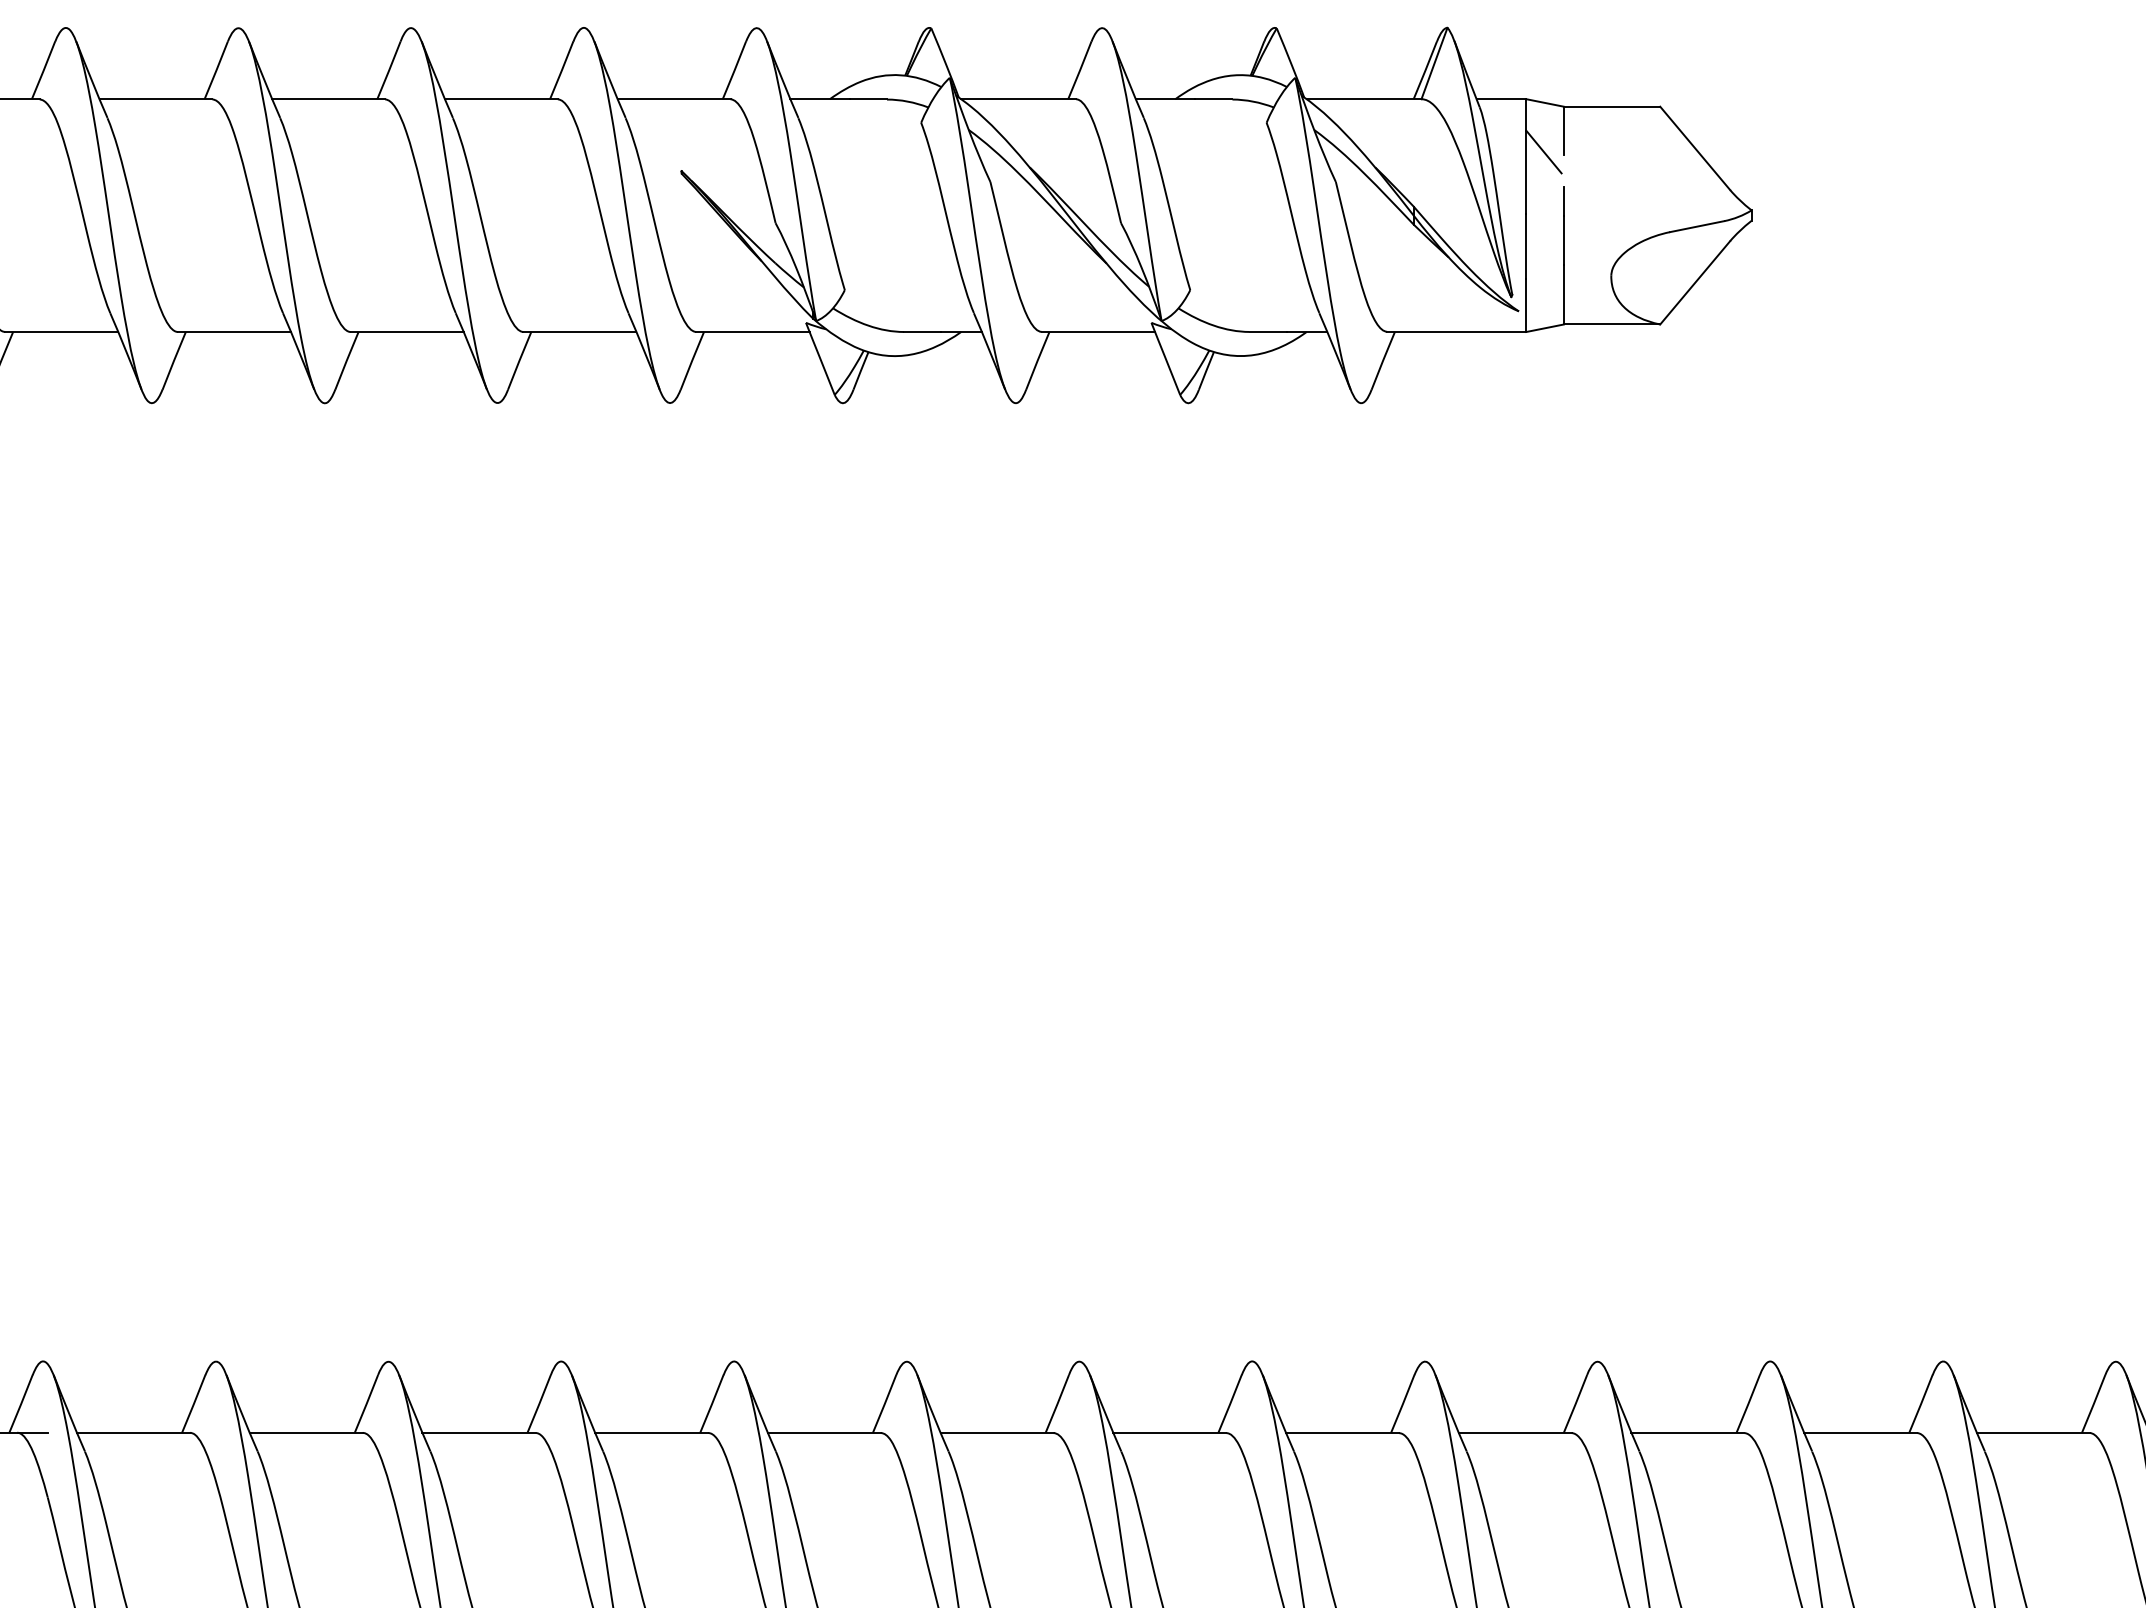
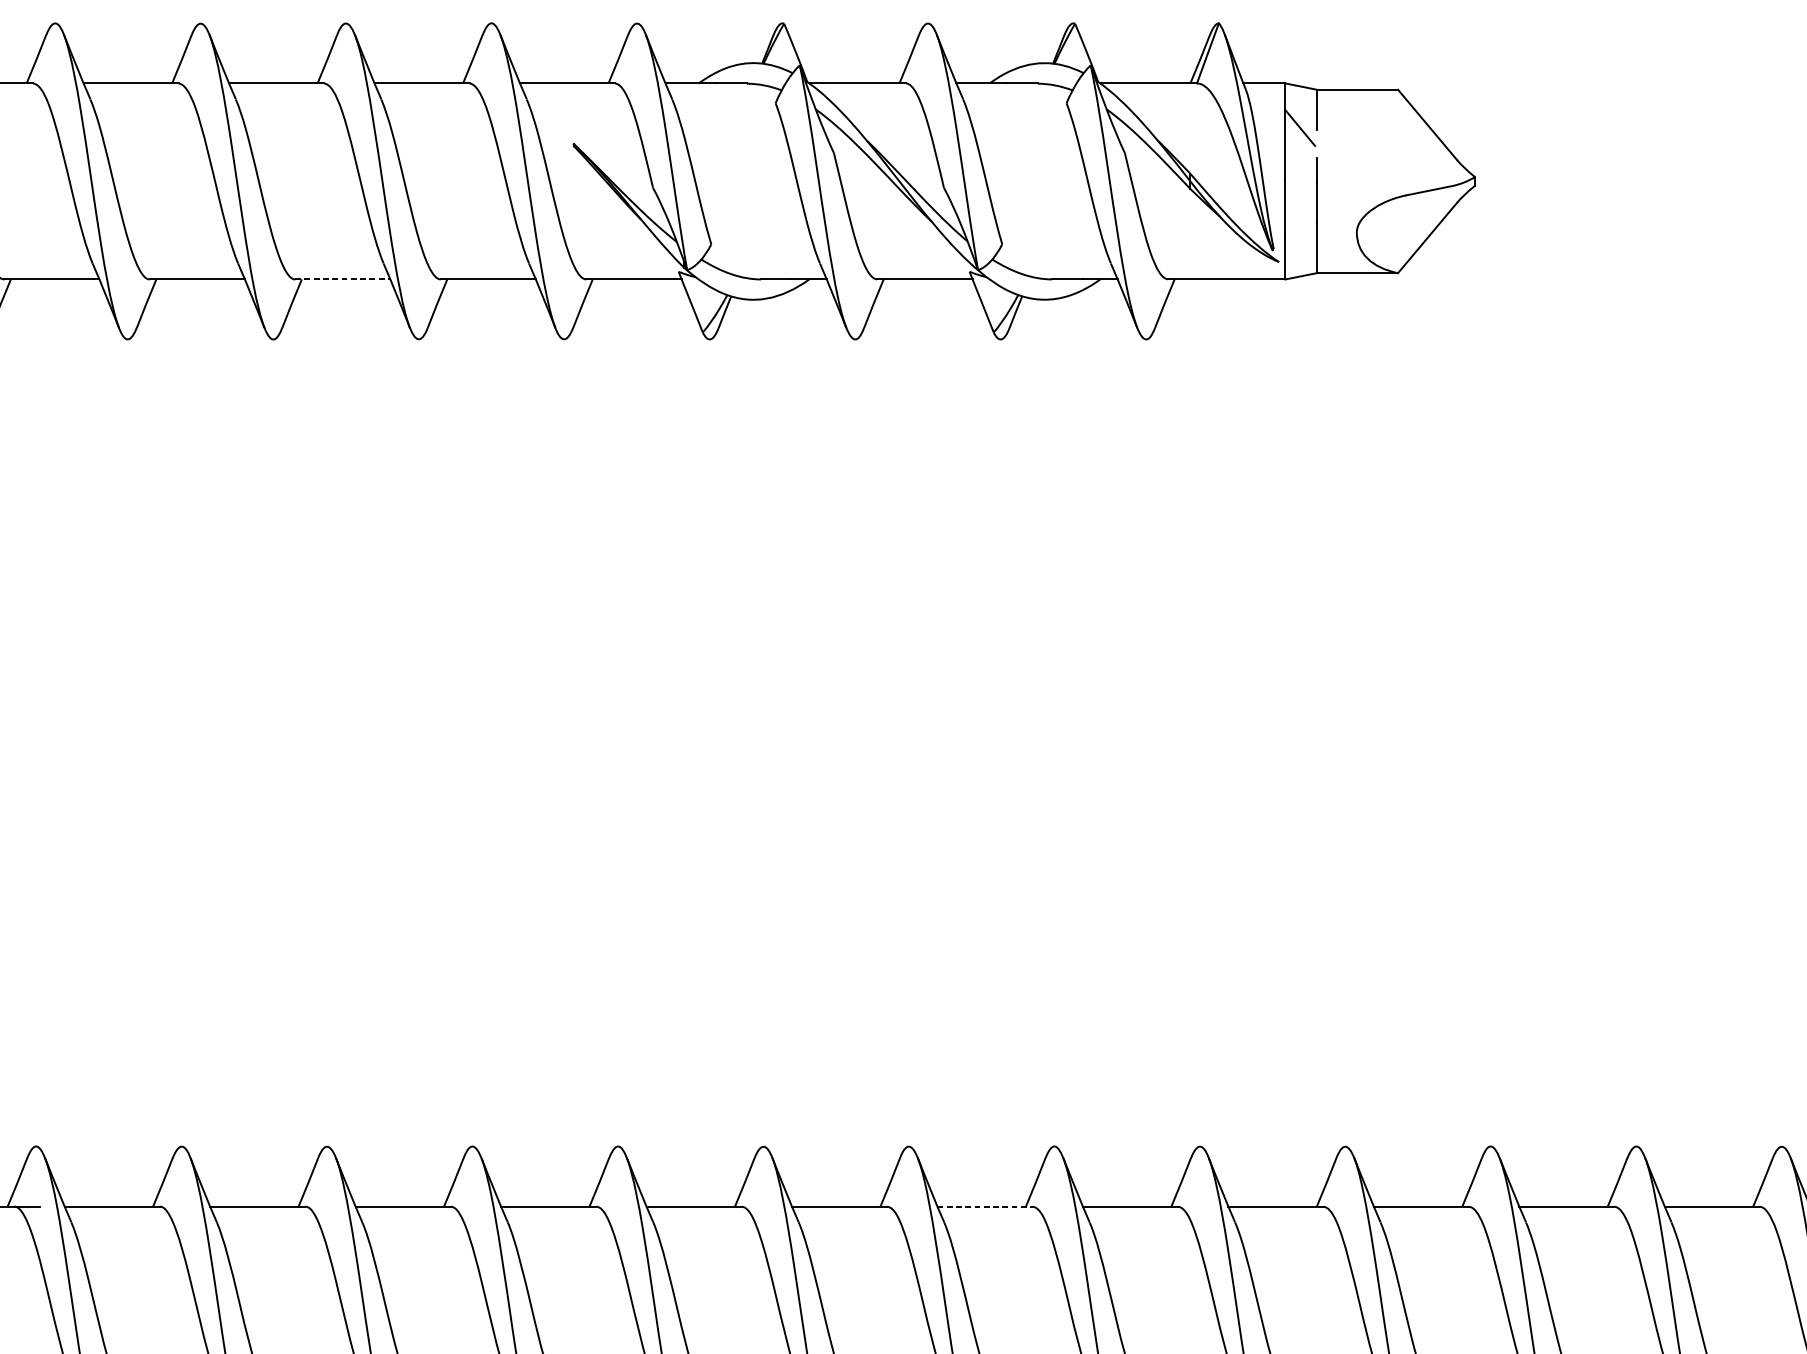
line: (407, 332) -> (343, 279), solid -> dashed
line: (1170, 1432) -> (985, 1206), solid -> dashed

